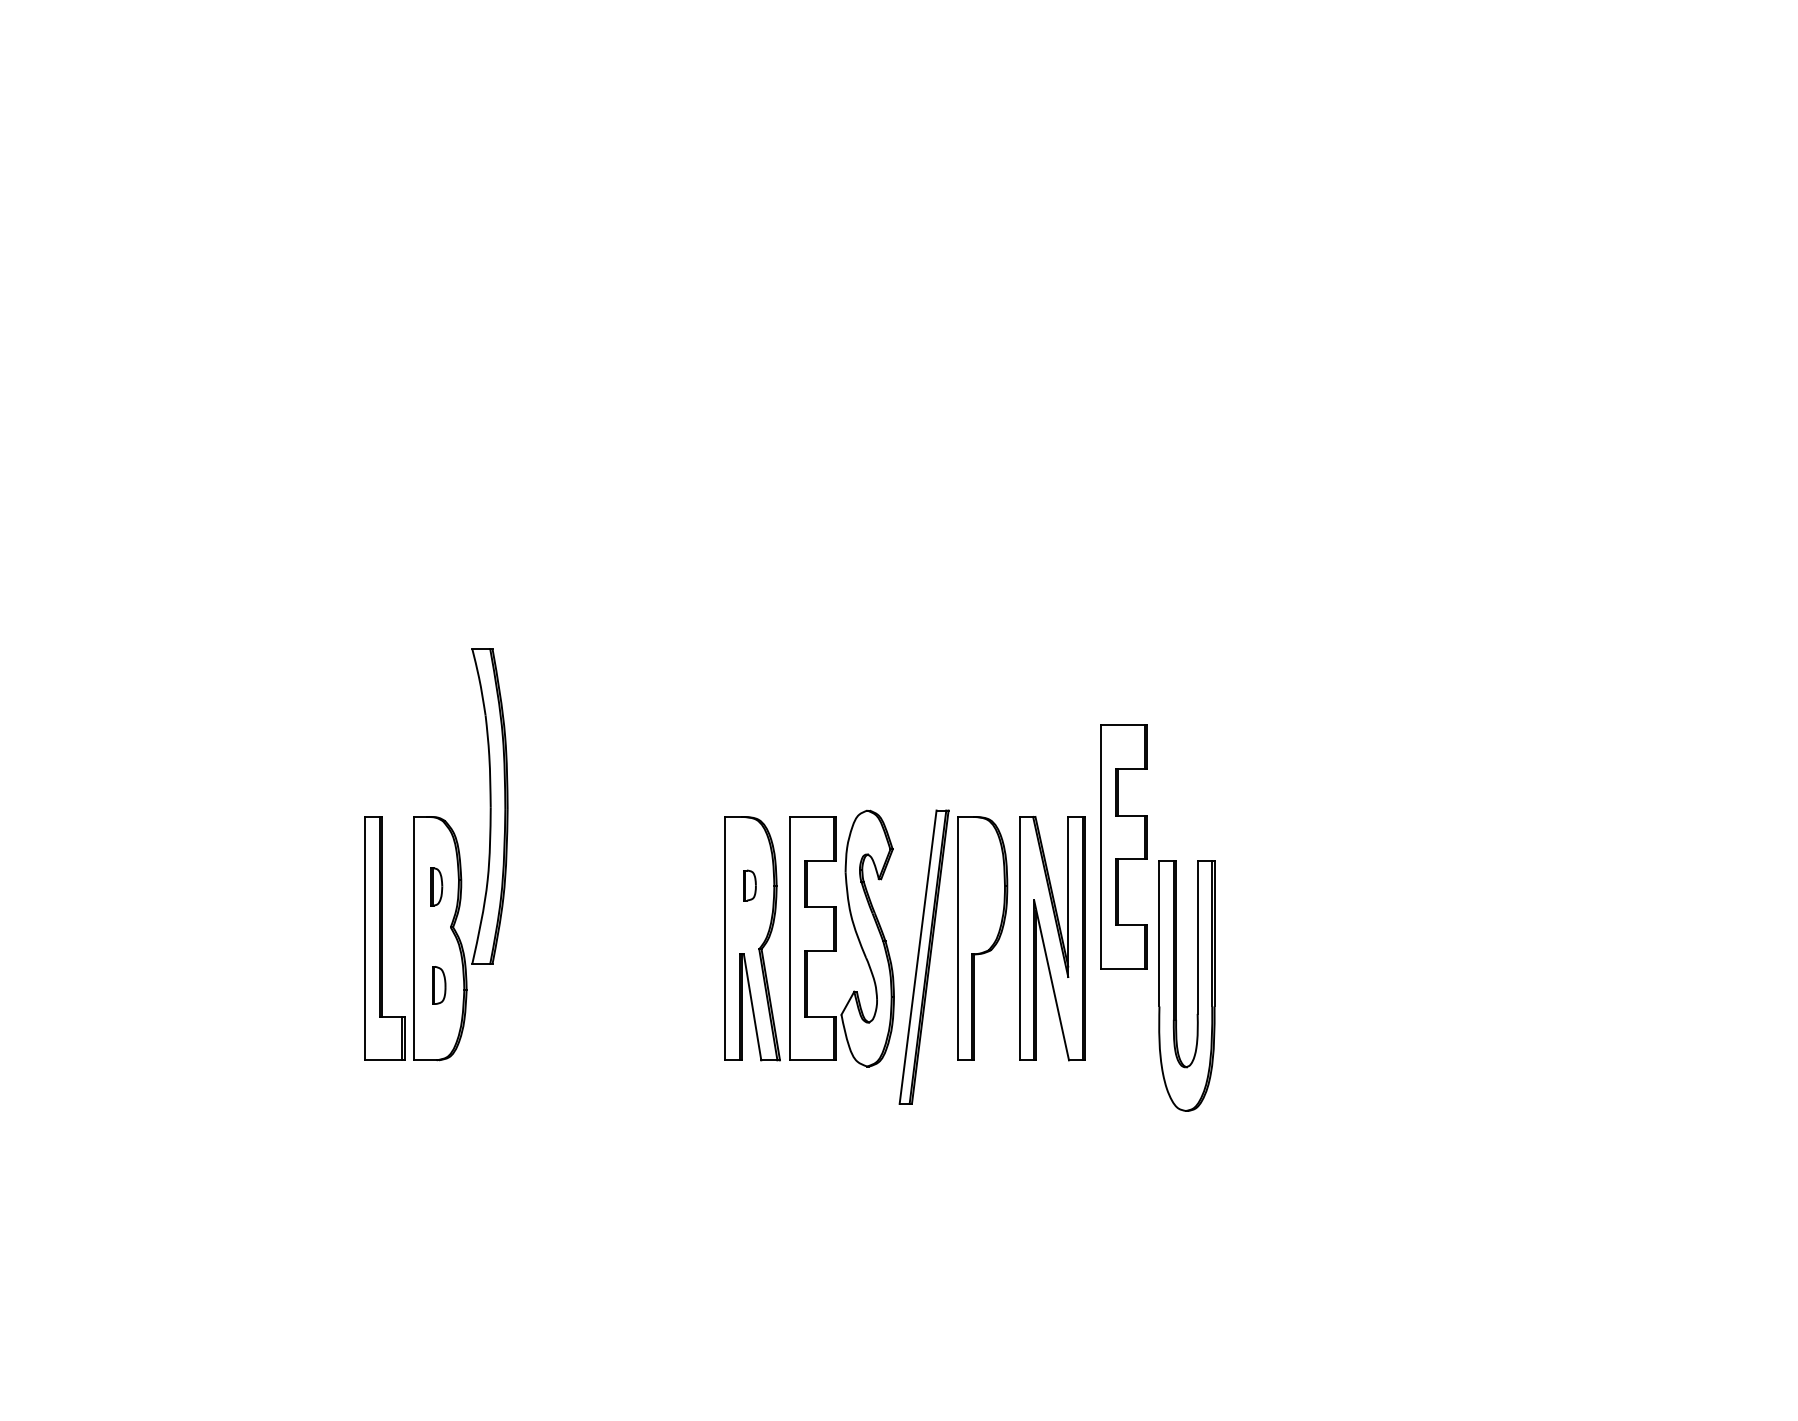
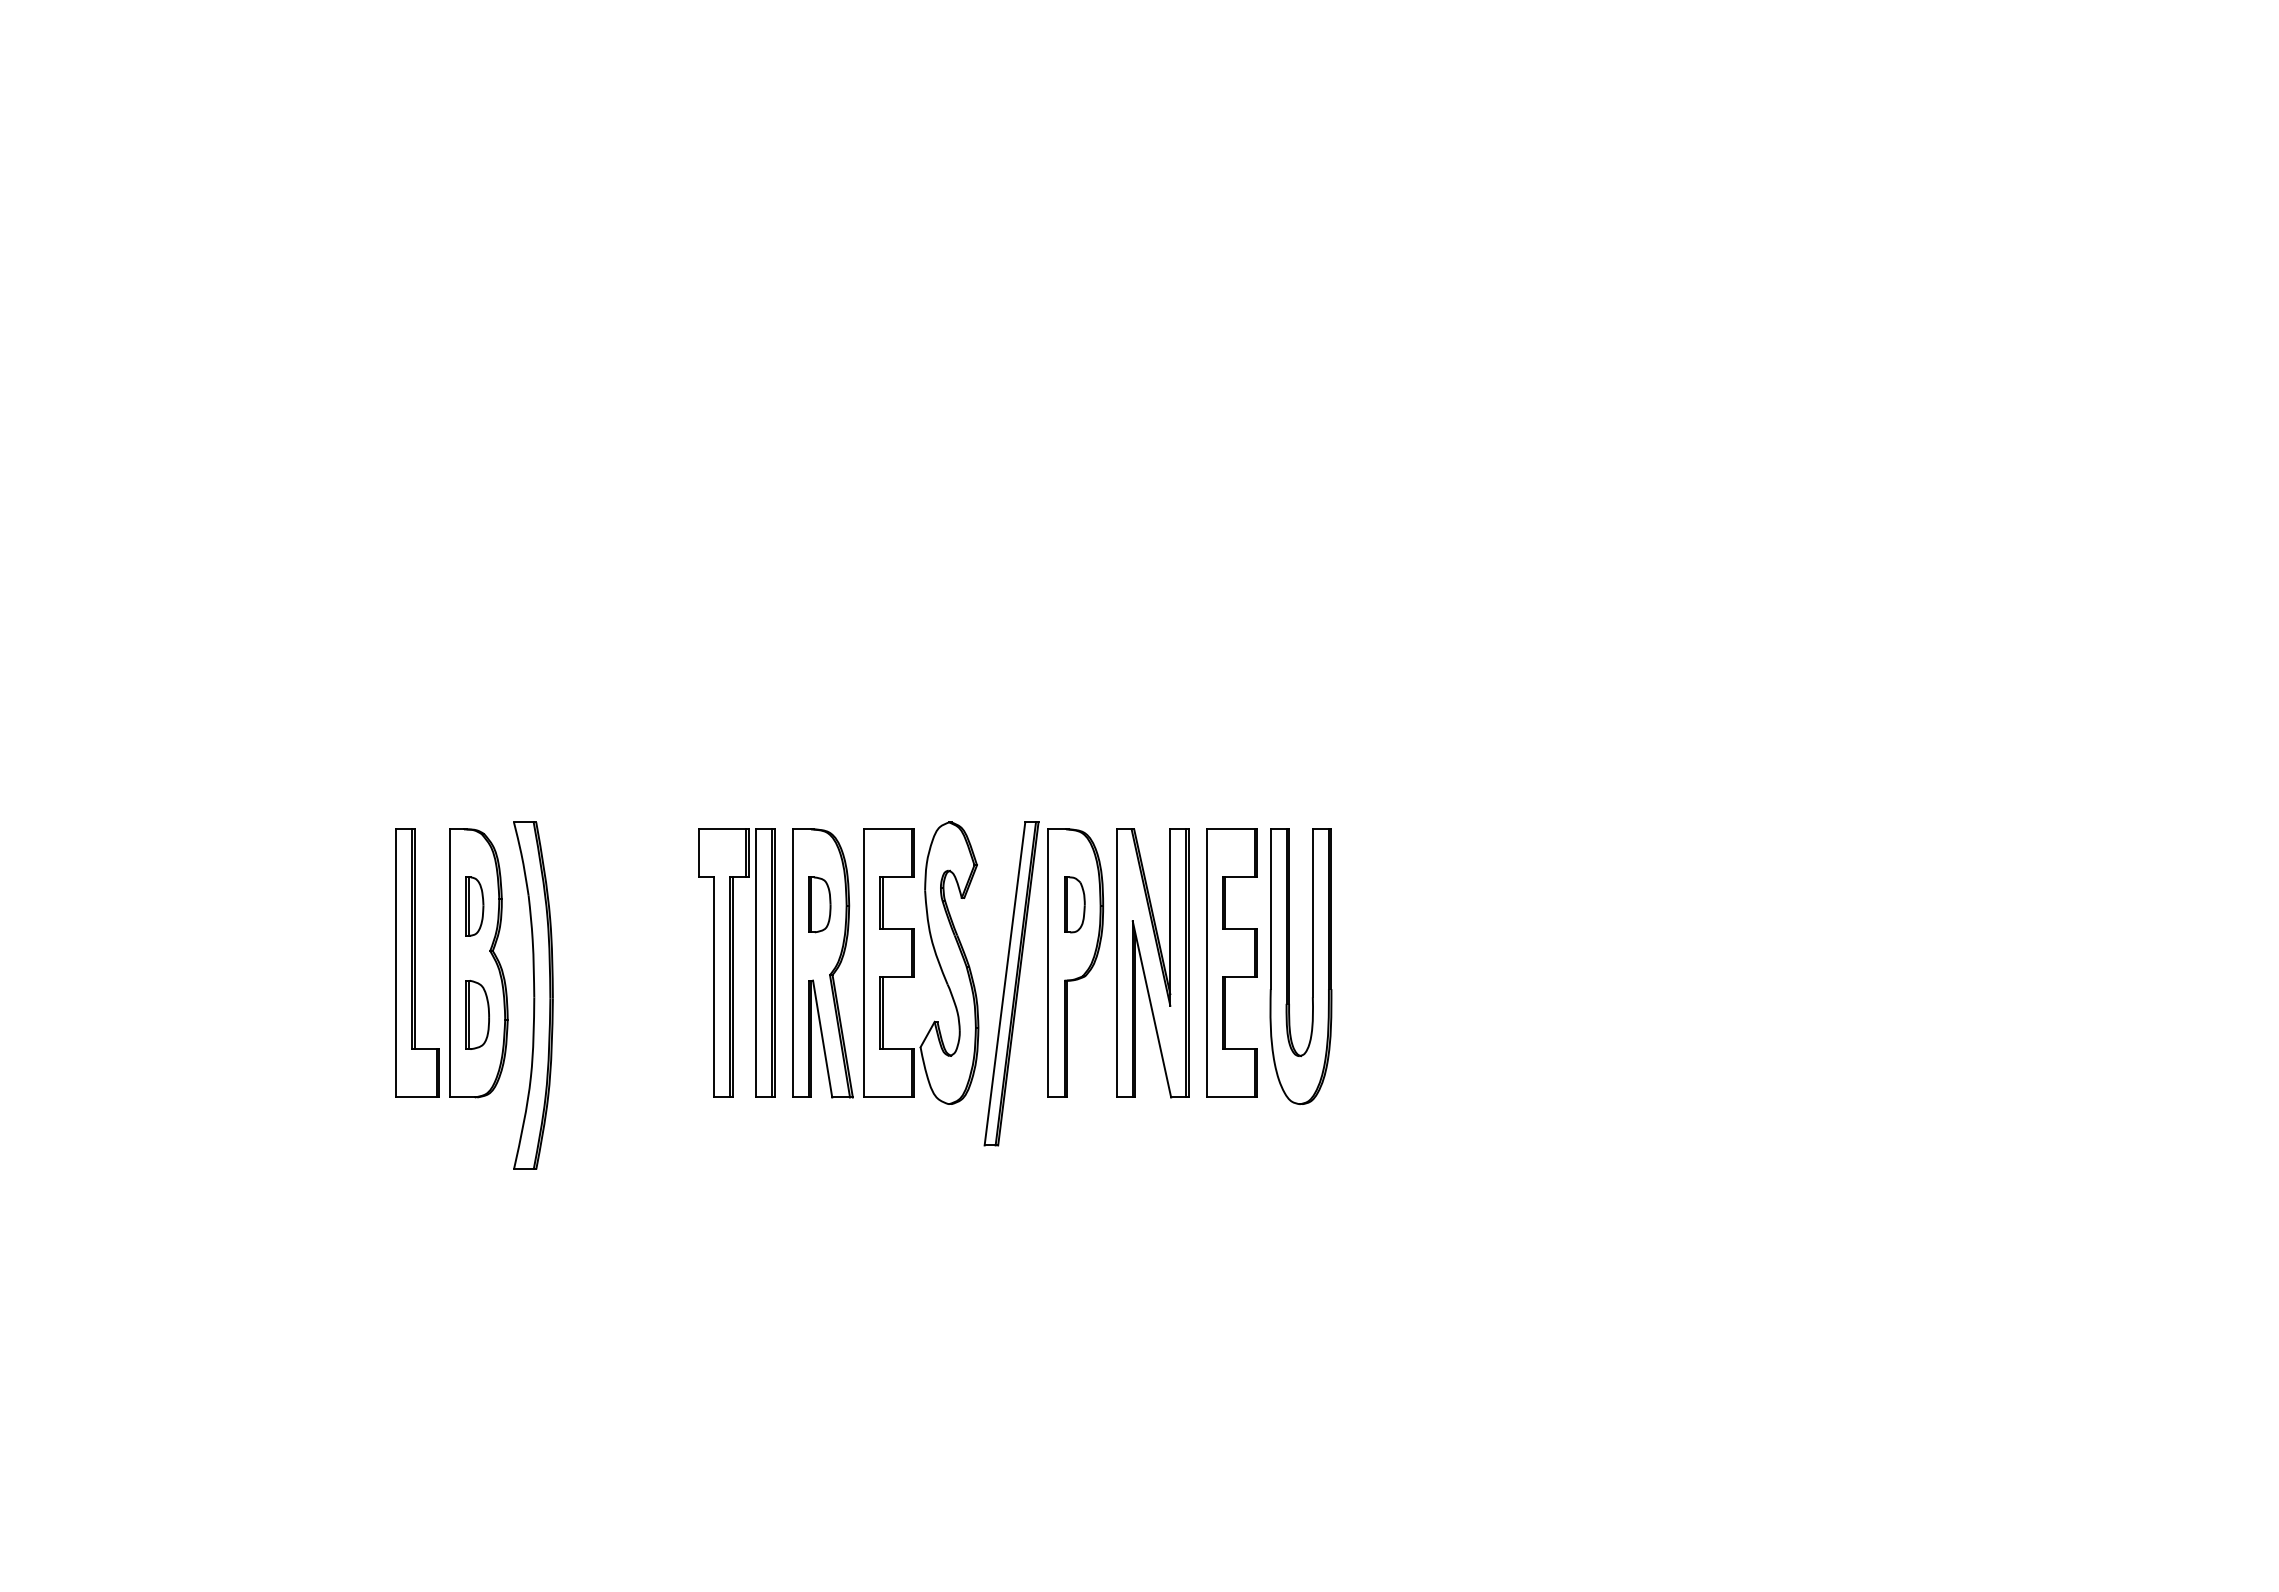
part: (490, 806) -> (533, 995), moved
part: (1123, 846) -> (1231, 962), moved
part: (749, 885) -> (819, 904), size x1.67
part: (981, 885) -> (1074, 904), added
part: (436, 886) -> (474, 906), size x1.43
part: (674, 937) -> (736, 962), added
part: (439, 984) -> (477, 1014), size x1.67
part: (1176, 985) -> (1289, 966), moved

